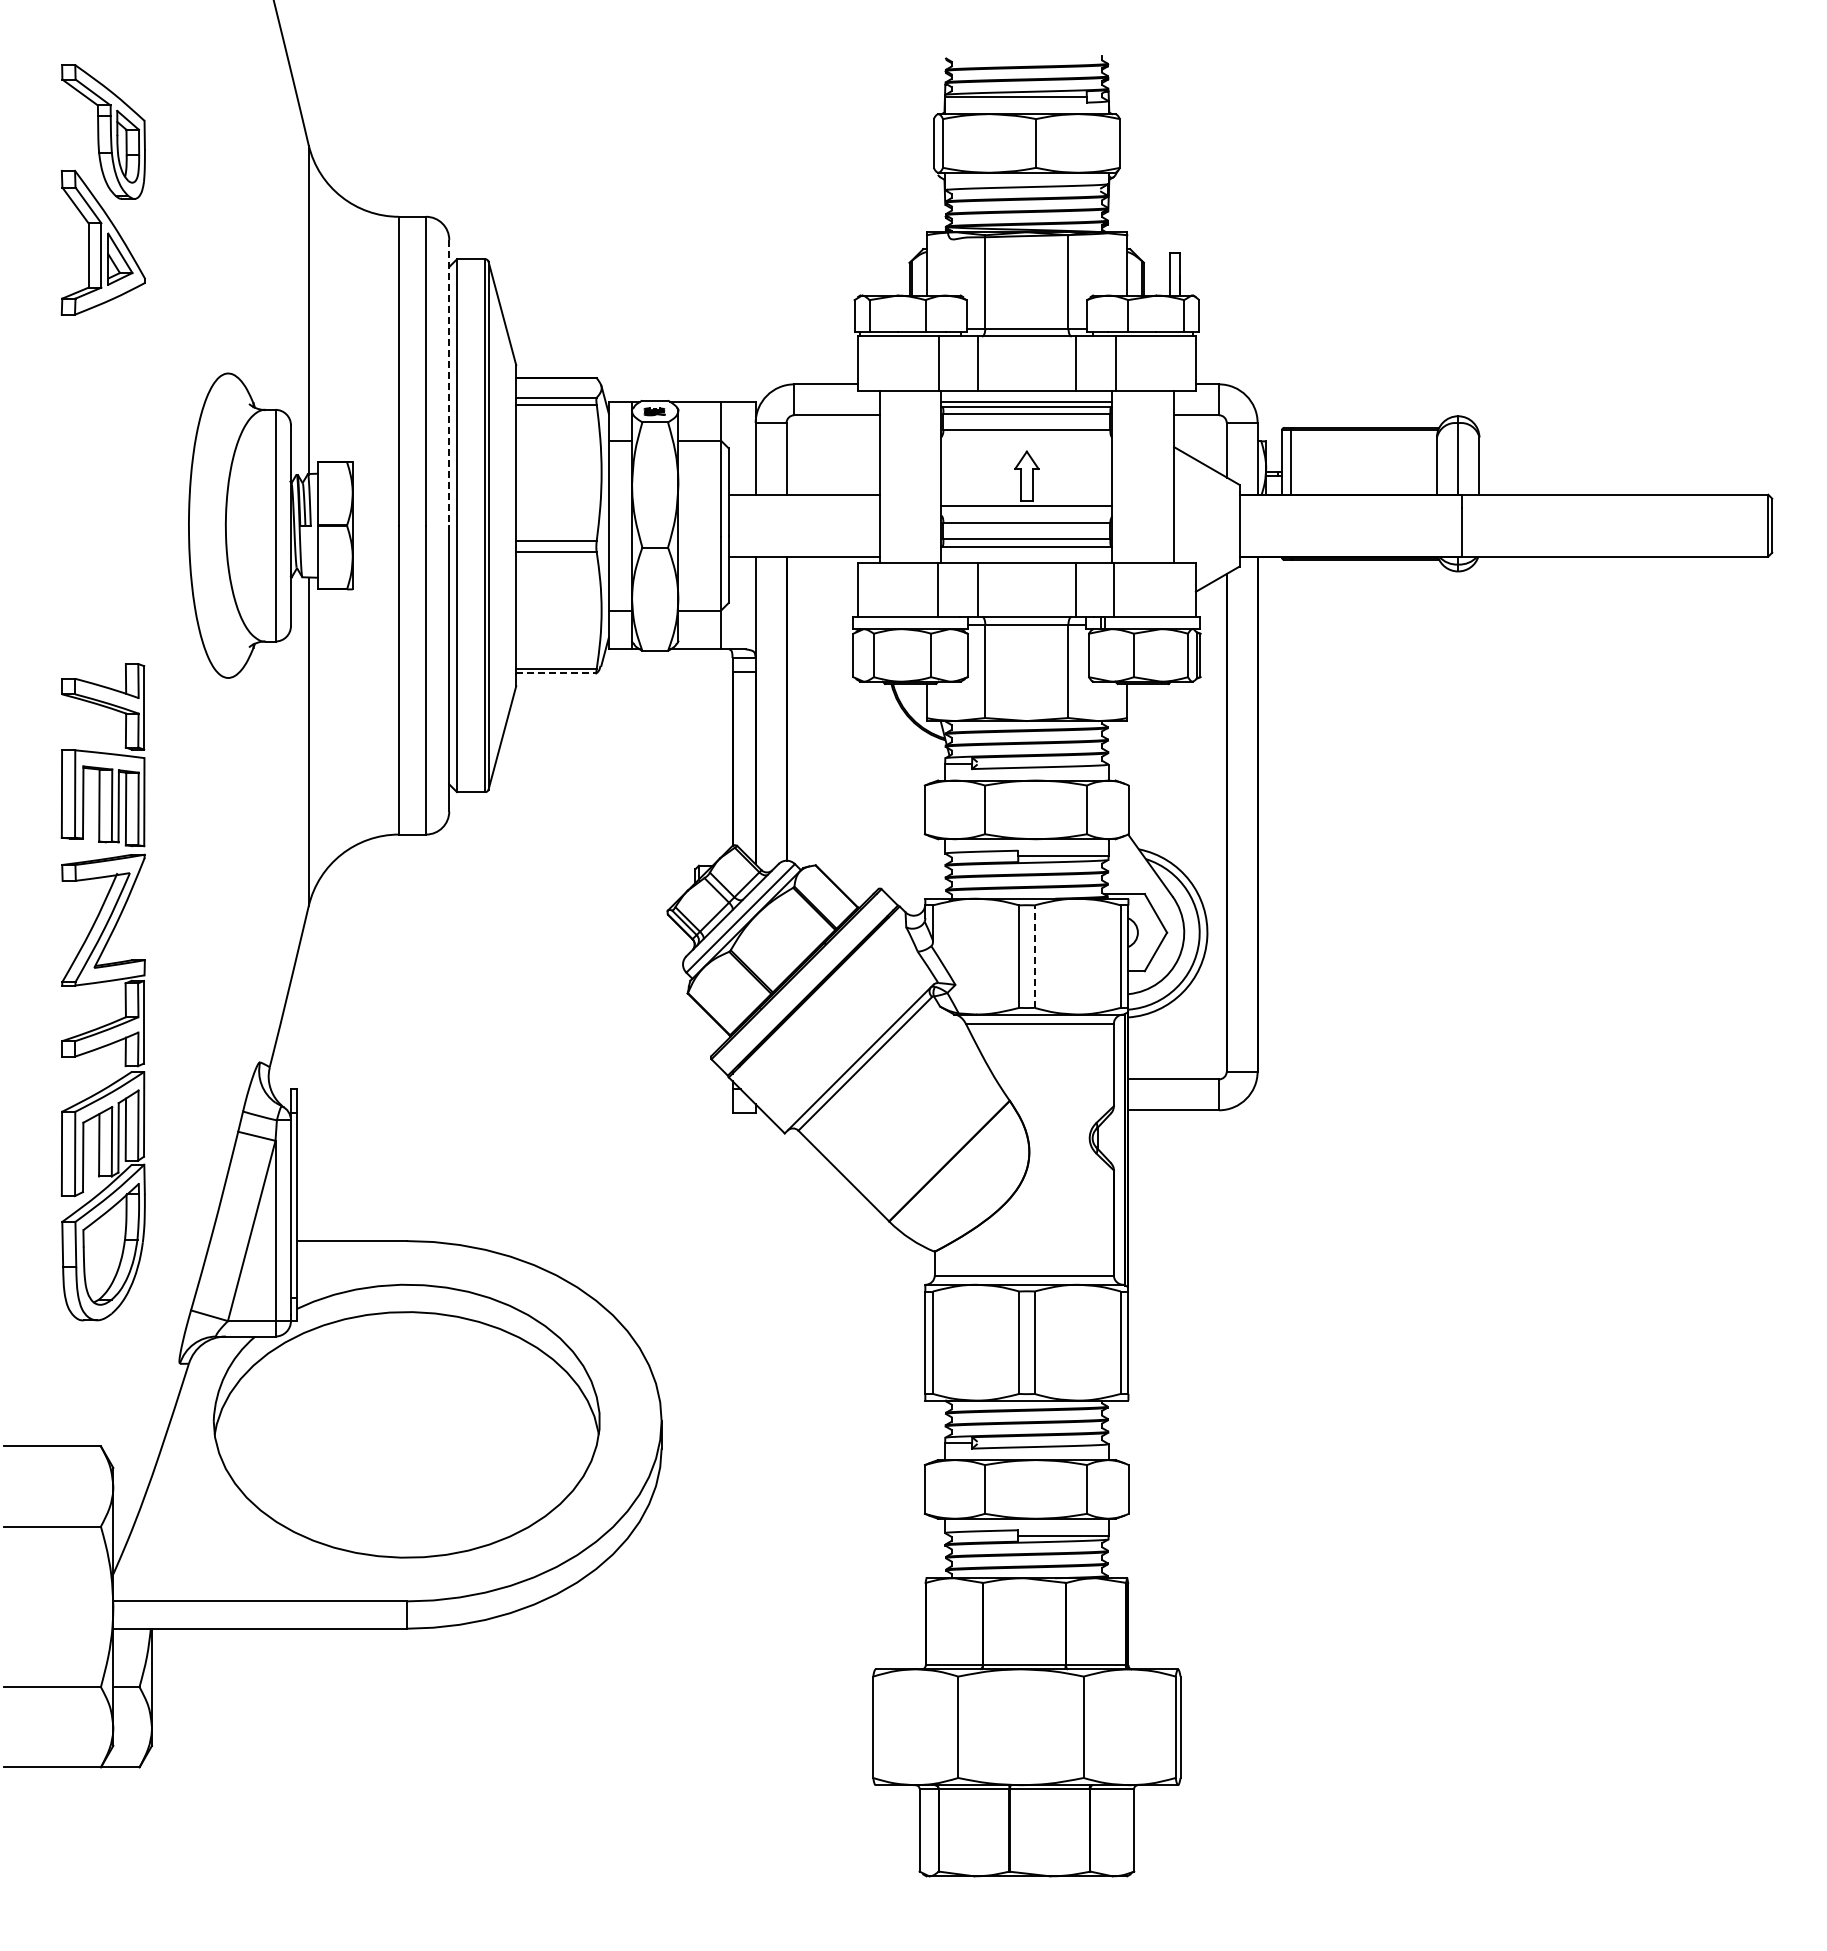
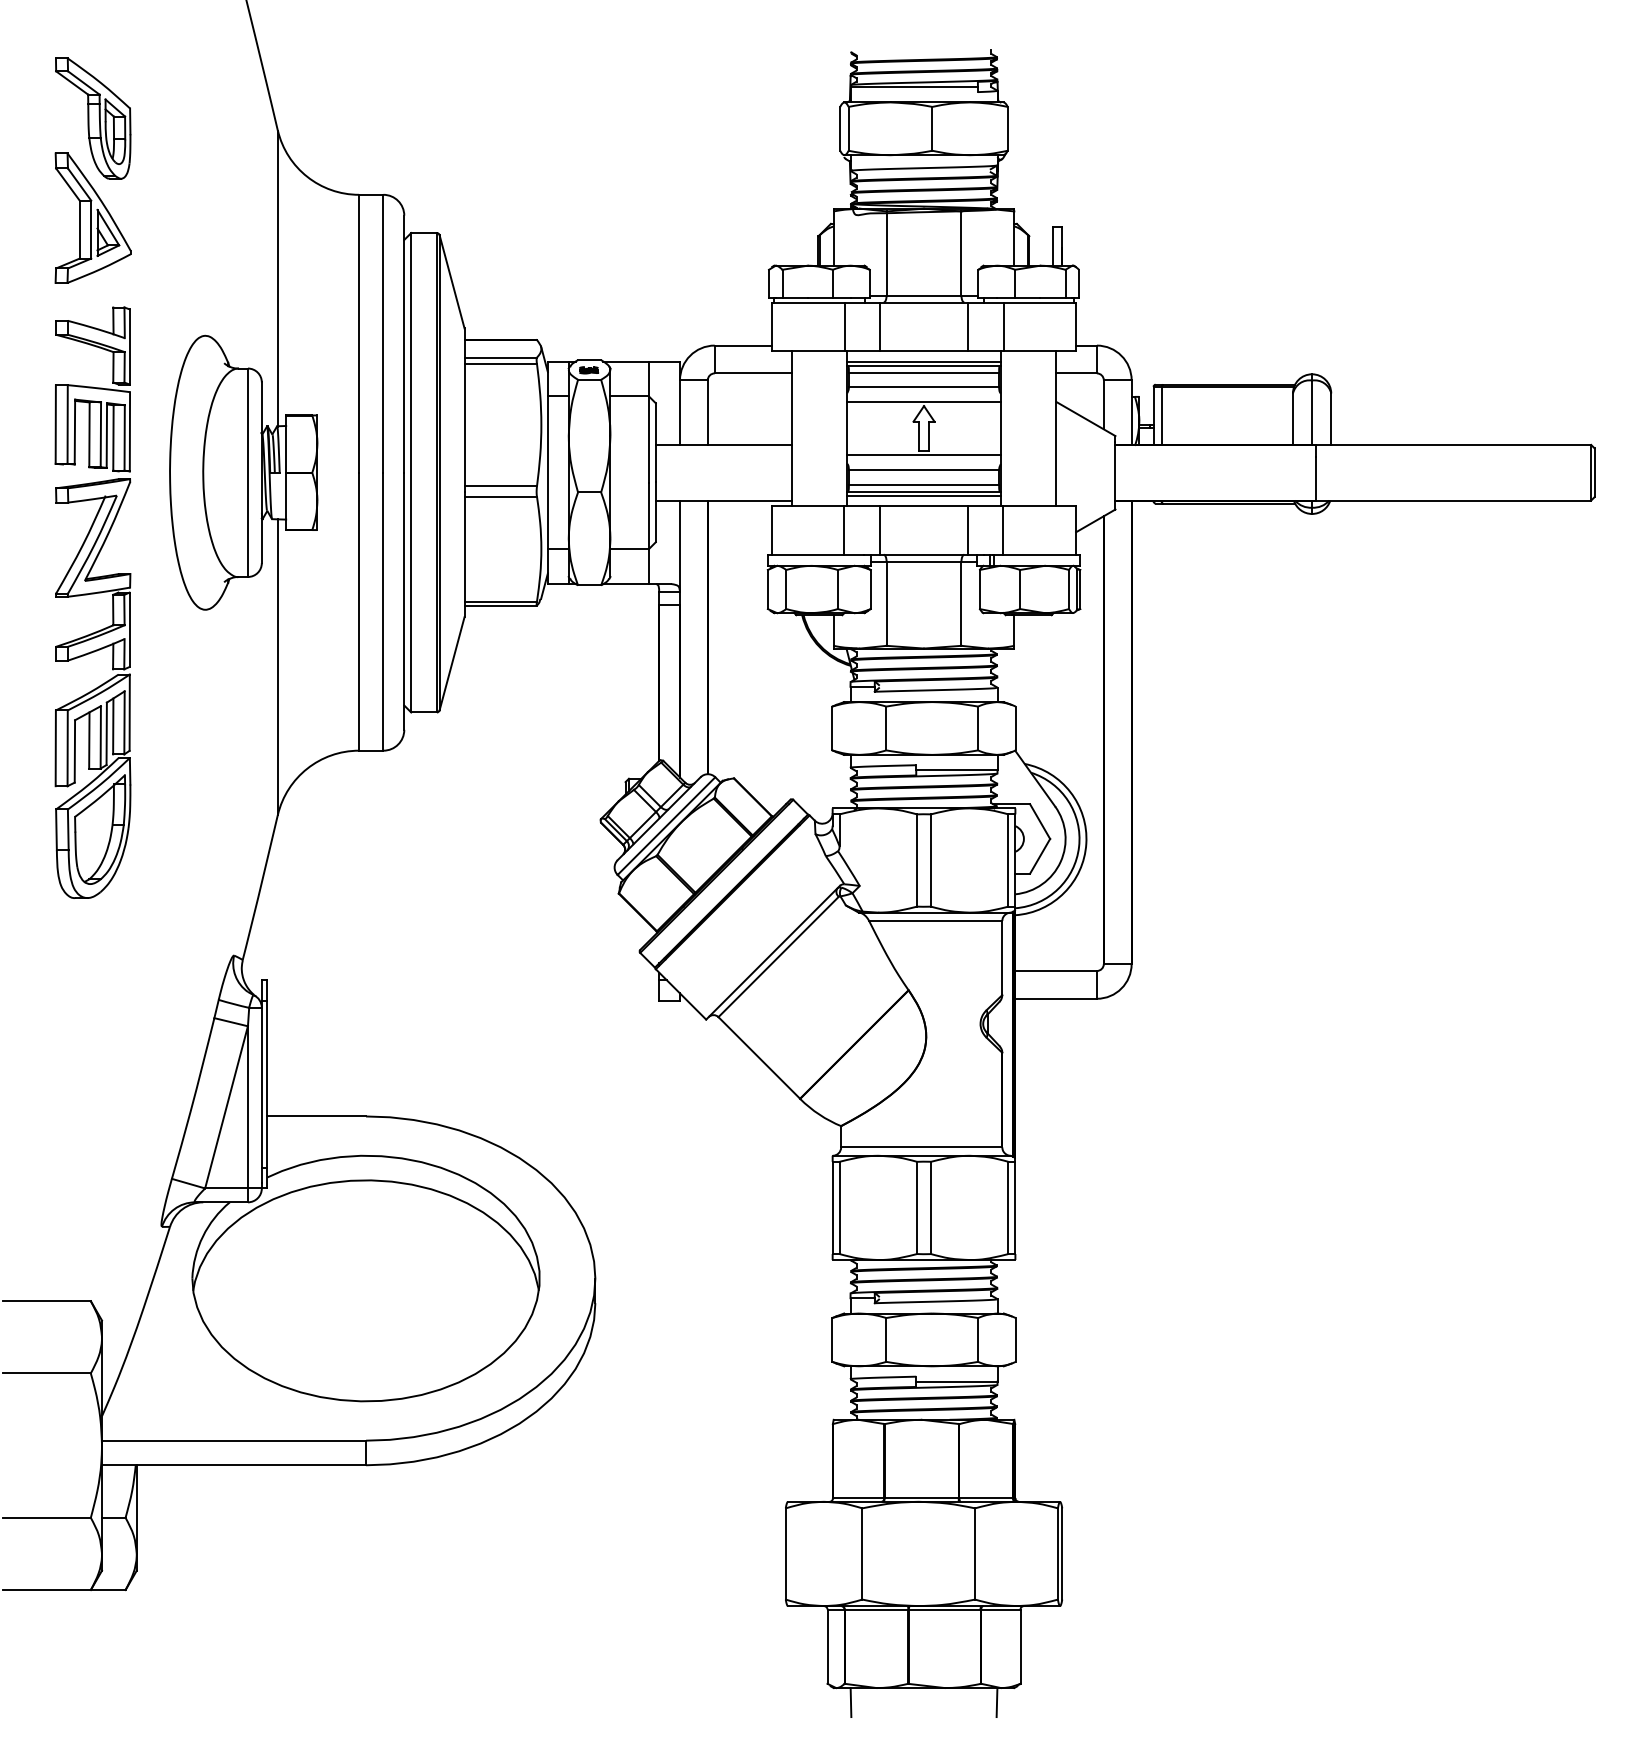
line: (449, 382) -> (404, 343), dashed -> solid
line: (1026, 446) -> (923, 401), added
line: (1026, 551) -> (923, 495), added
line: (556, 673) -> (500, 605), dashed -> solid
line: (1034, 956) -> (930, 860), dashed -> solid
part: (100, 983) -> (90, 594), moved
line: (945, 1892) -> (850, 1702), added
line: (1107, 1892) -> (996, 1702), added

